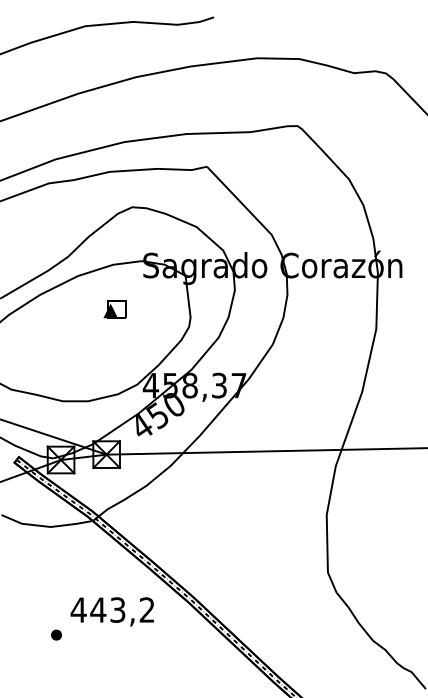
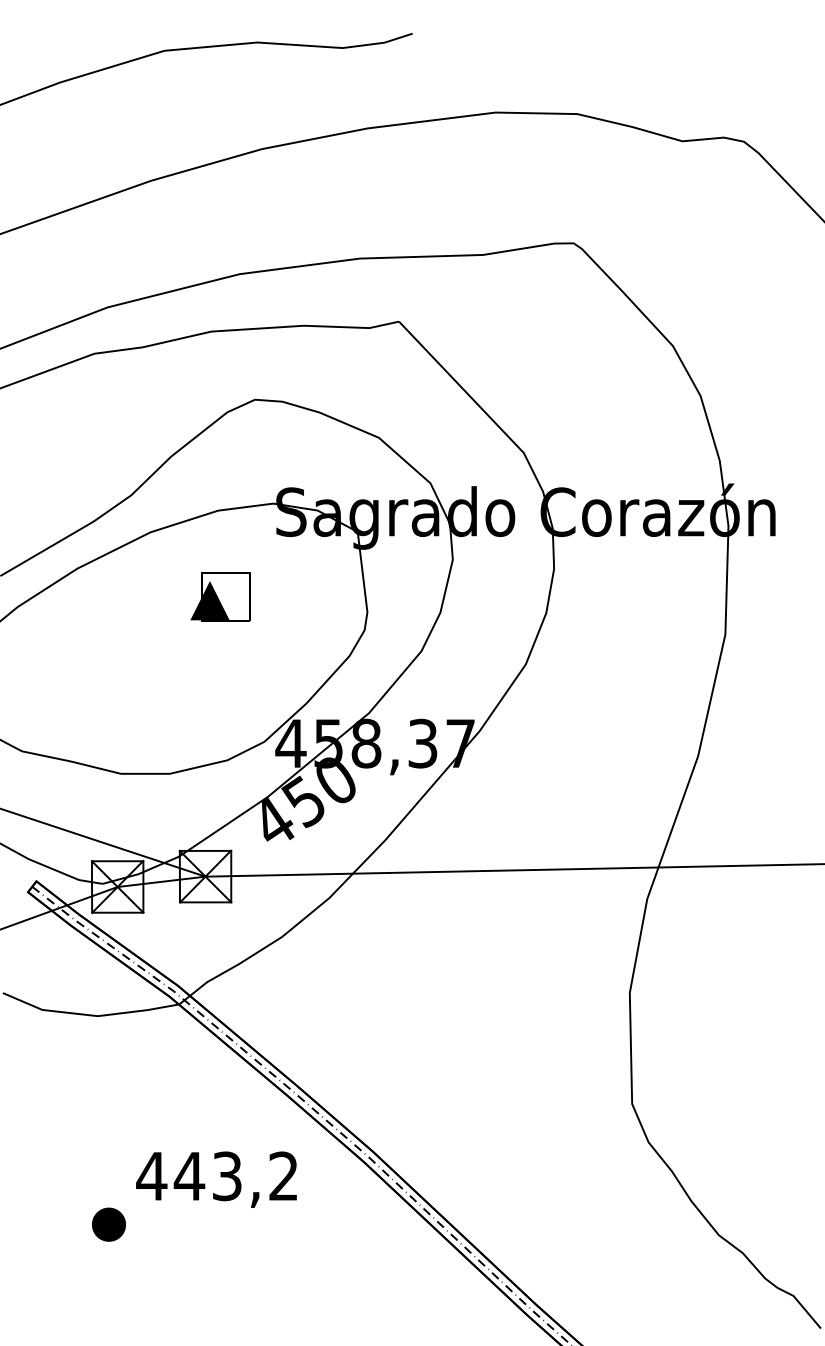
part: (114, 309) -> (220, 596), size x1.4
part: (56, 634) -> (108, 1223), size x1.6

